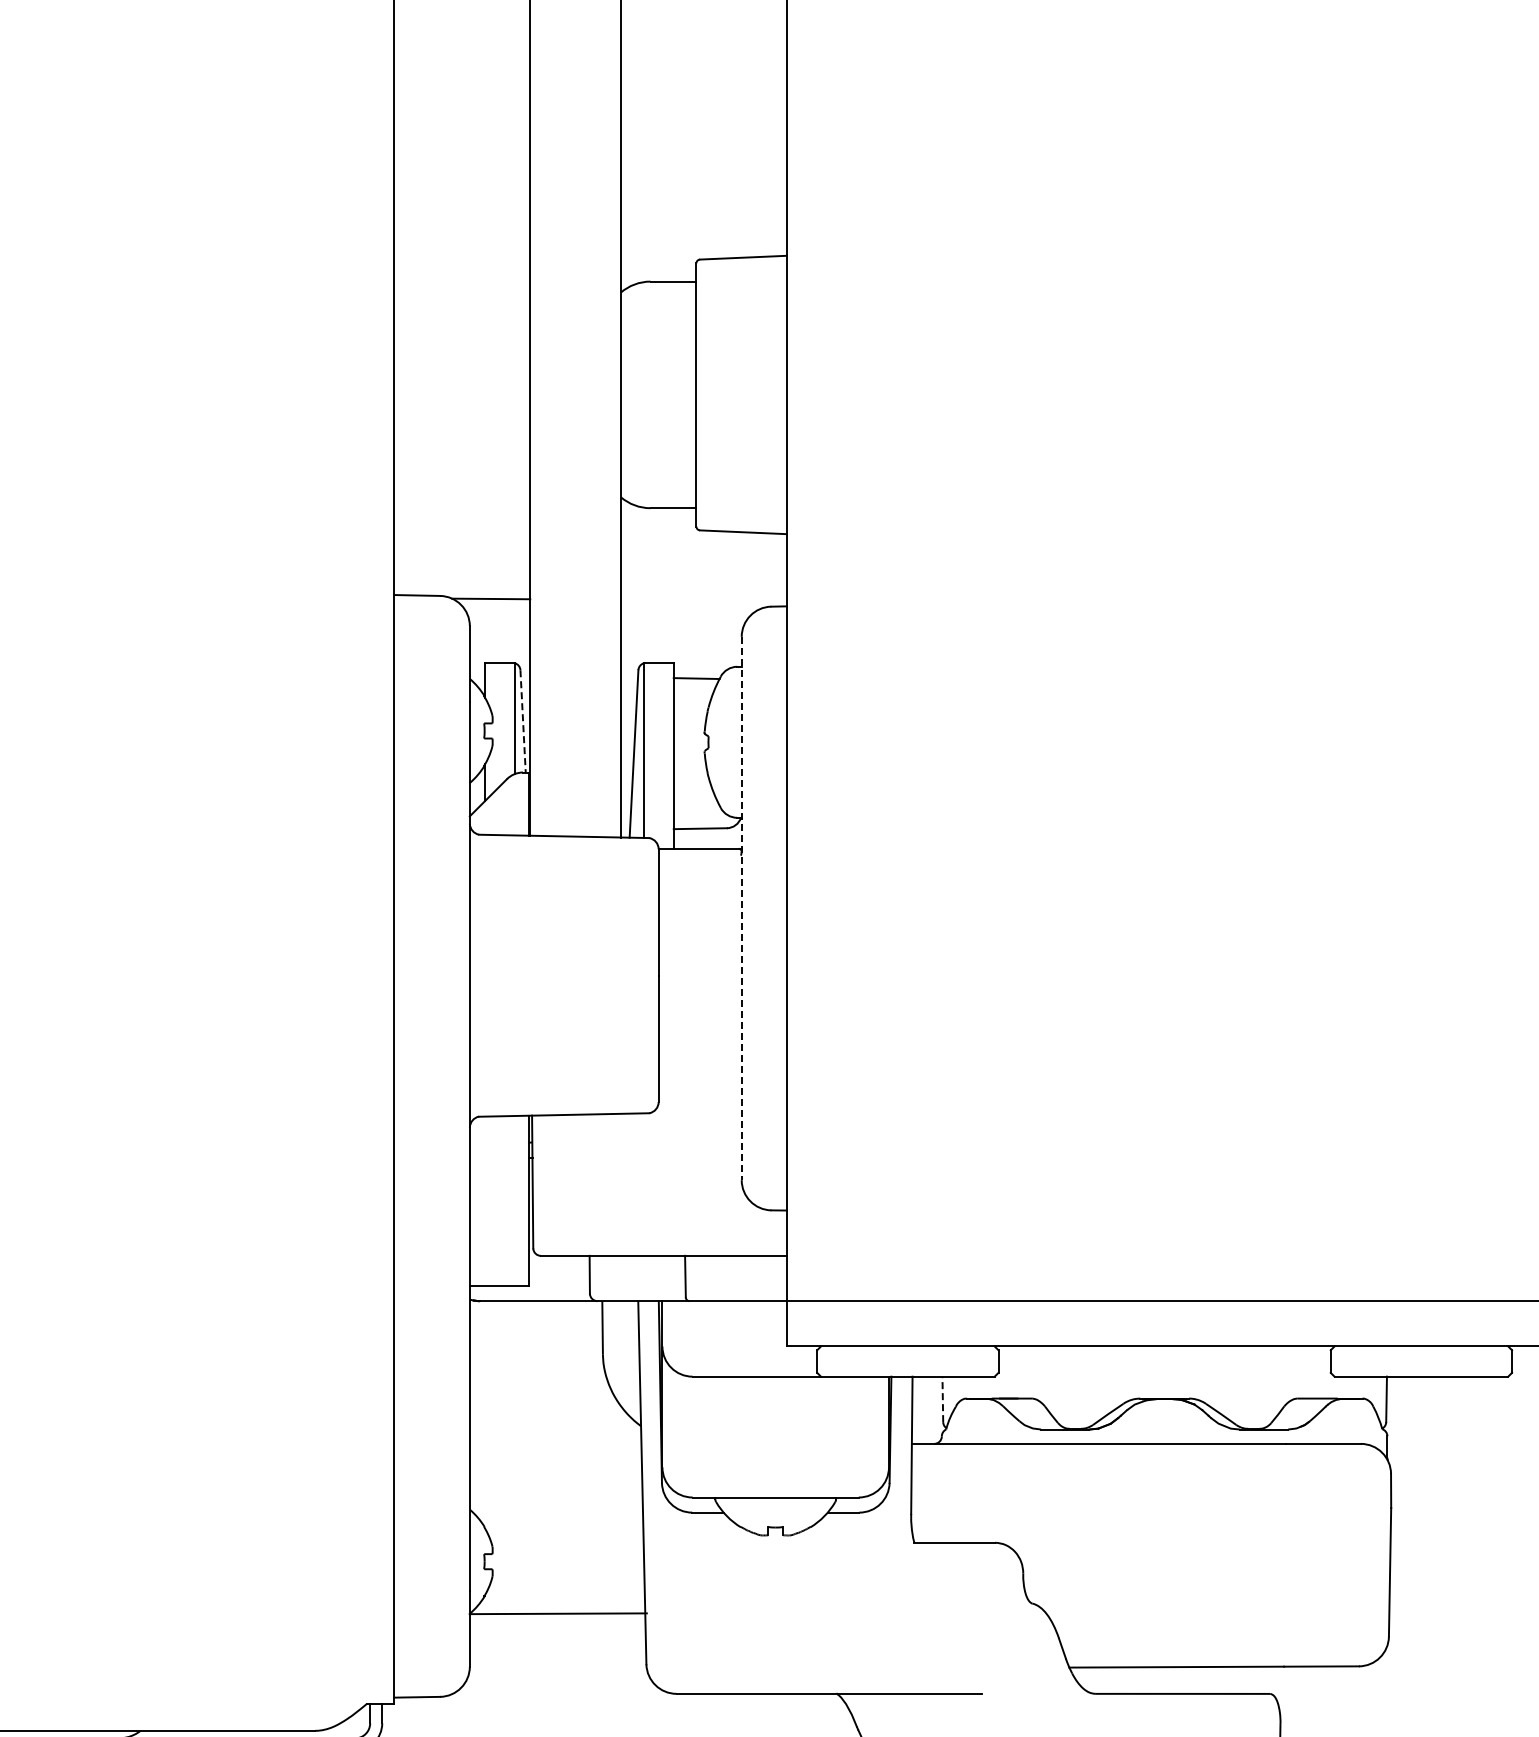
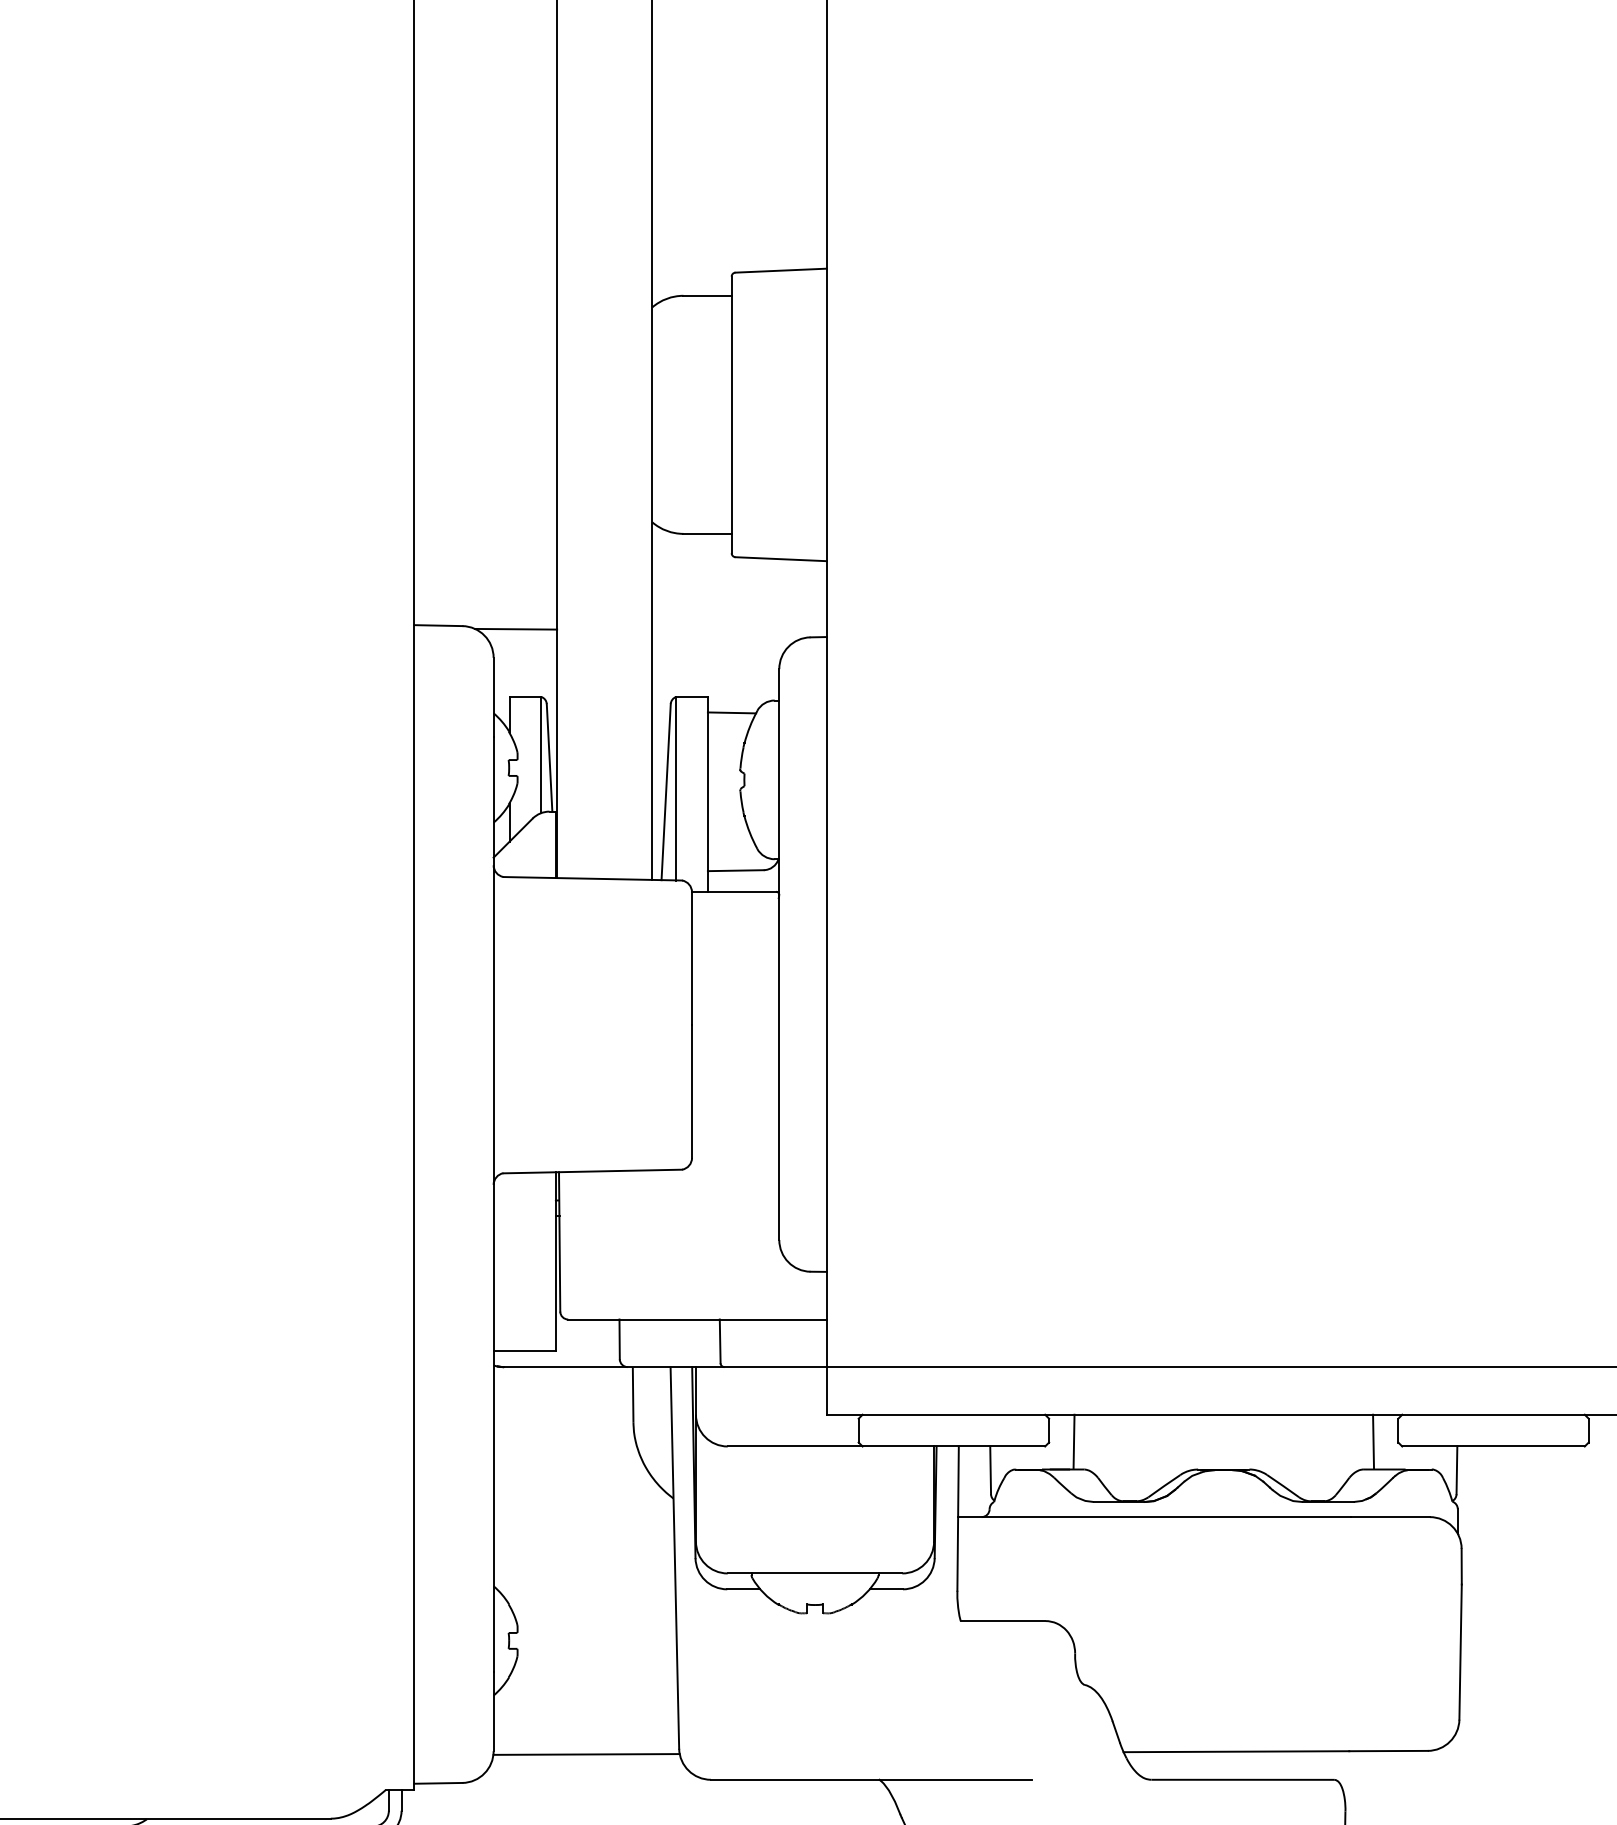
line: (523, 721) -> (550, 758), dashed -> solid
line: (741, 908) -> (779, 954), dashed -> solid
line: (1306, 1371) -> (1372, 1441), added
line: (1021, 1372) -> (1073, 1442), added
line: (942, 1399) -> (990, 1470), dashed -> solid
line: (557, 1613) -> (585, 1754), moved

